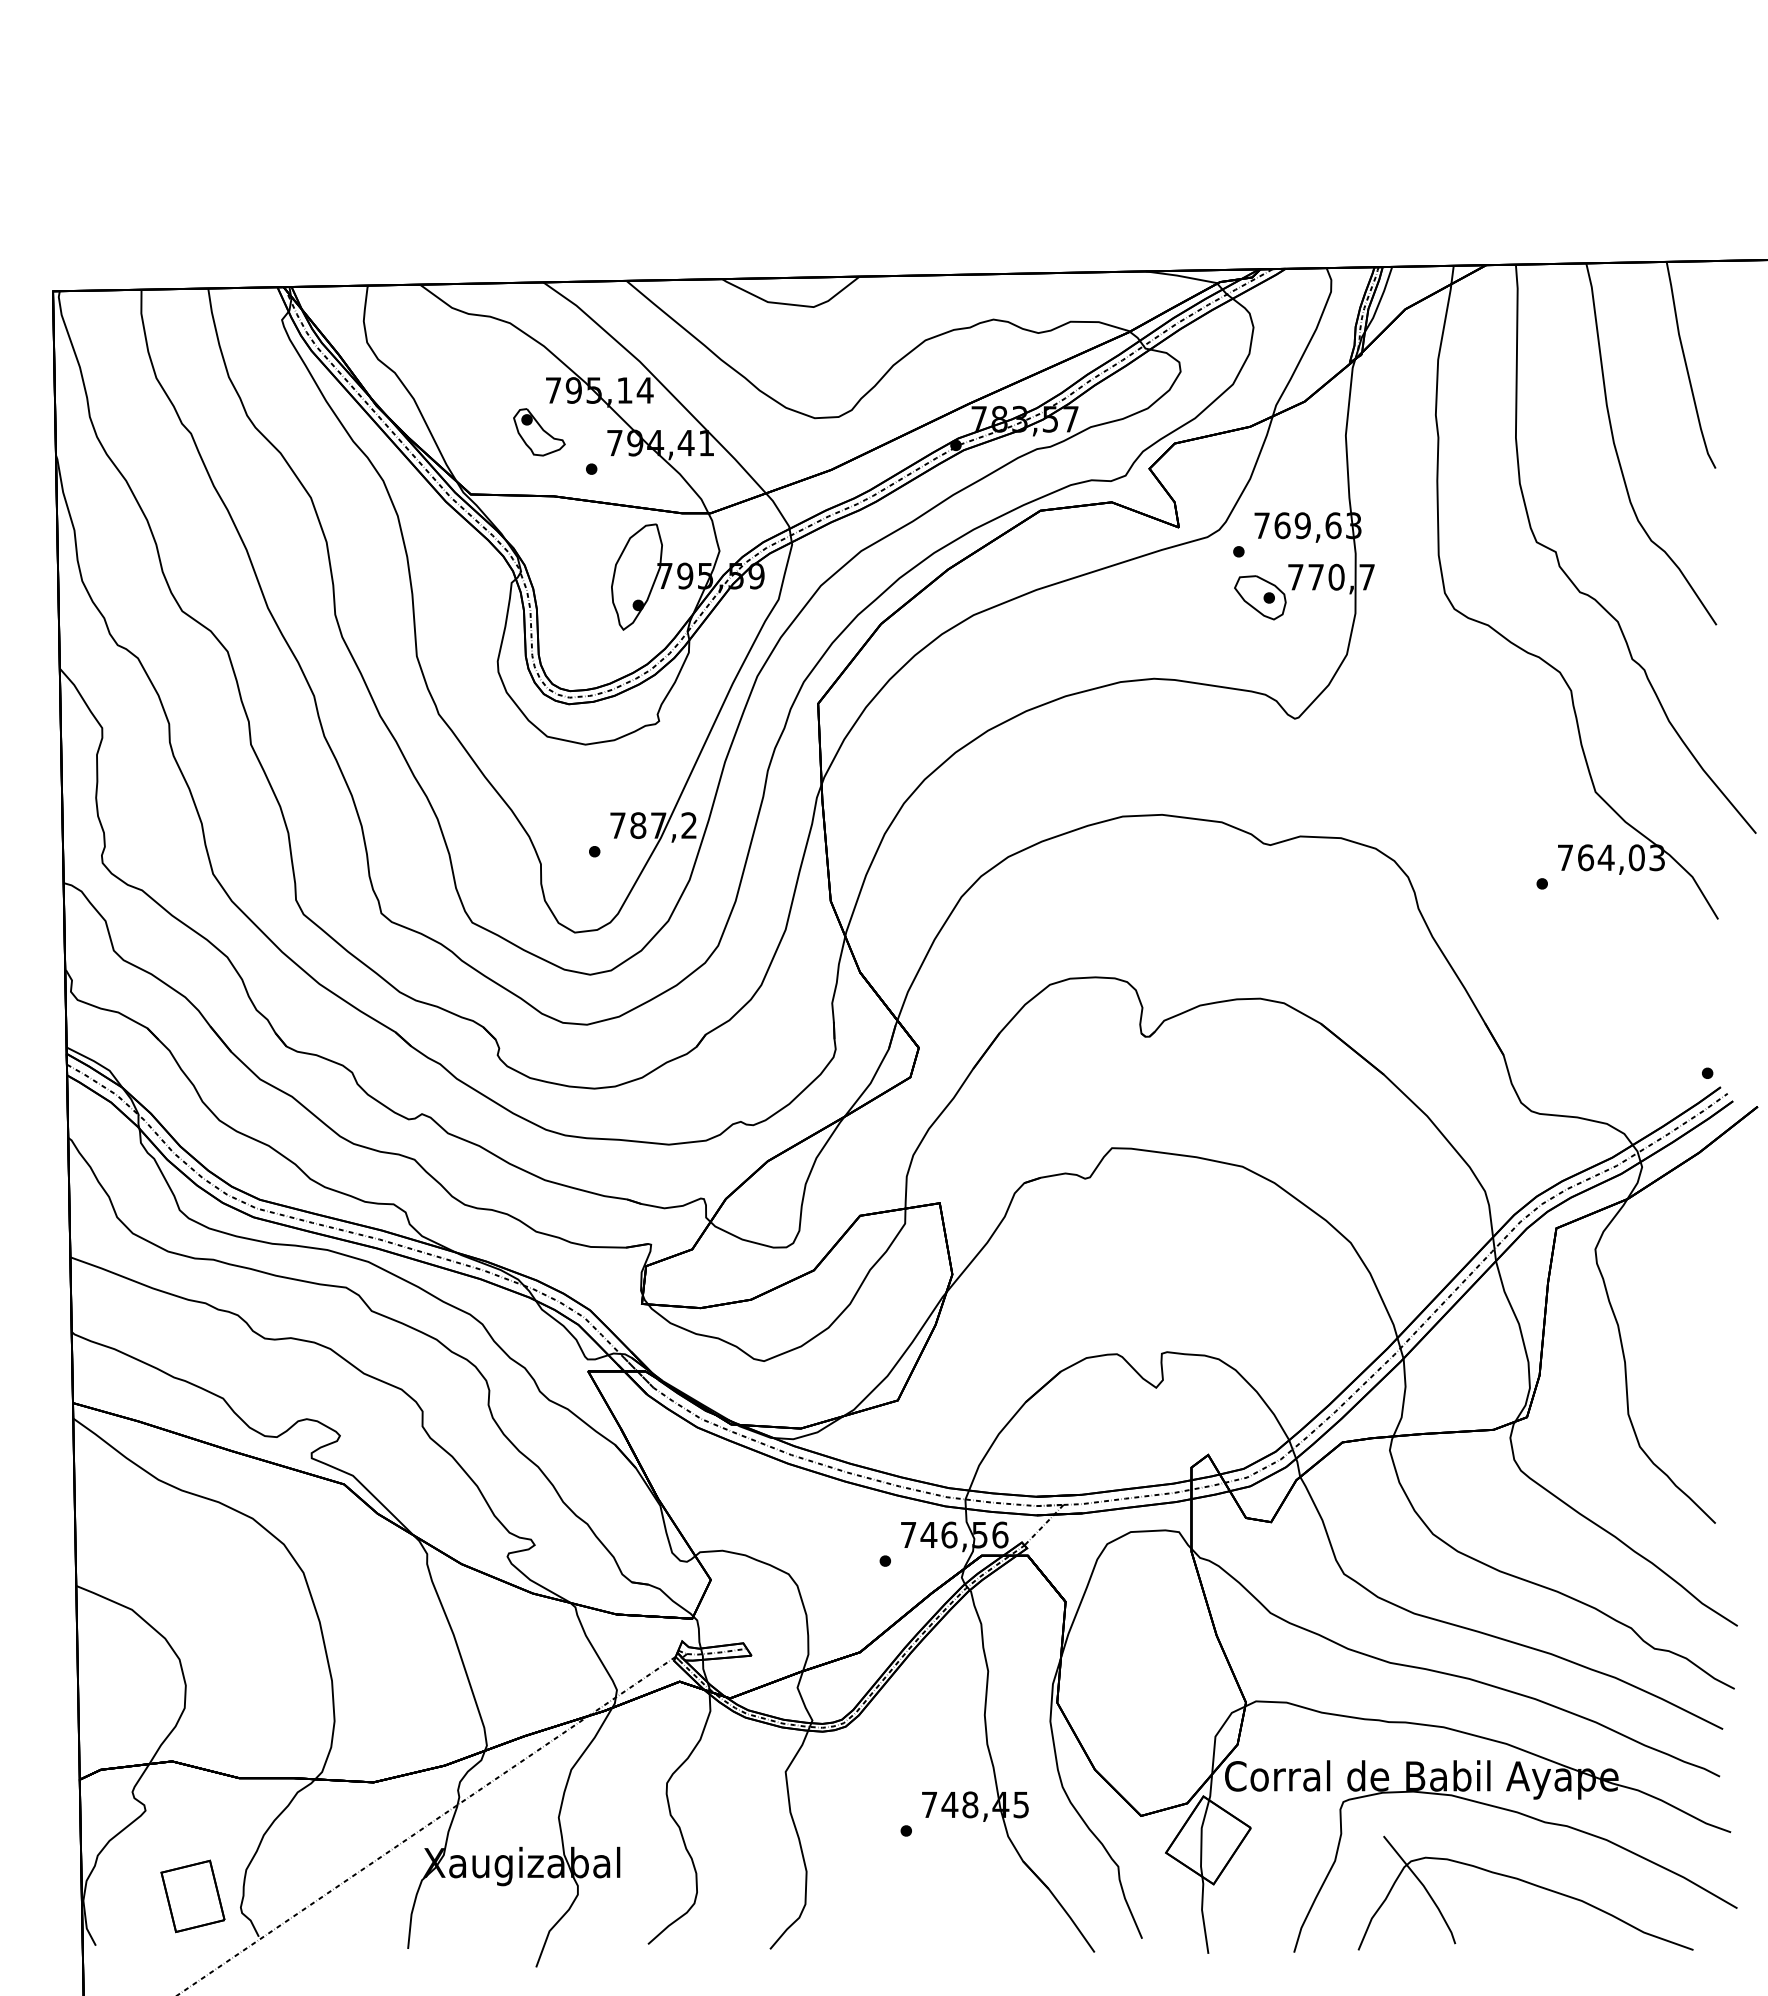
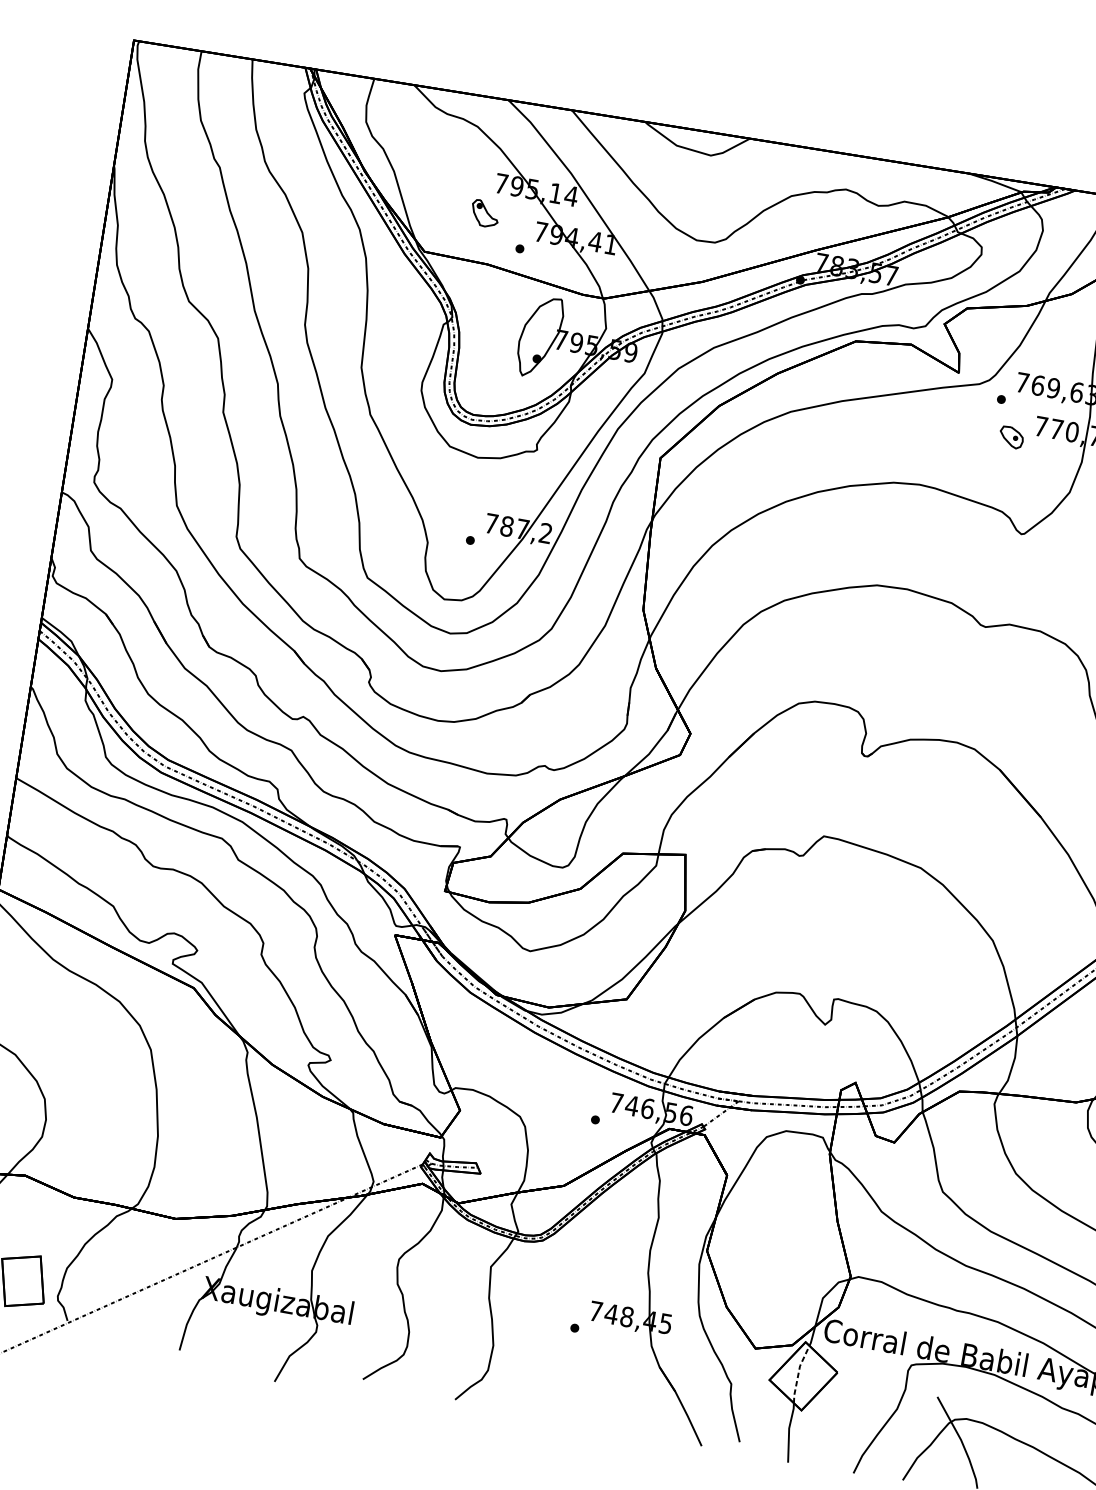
part: (539, 432) -> (485, 213), size x0.7
part: (1260, 597) -> (1011, 437), size x0.6
line: (1201, 1837) -> (798, 1373), solid -> dashed

